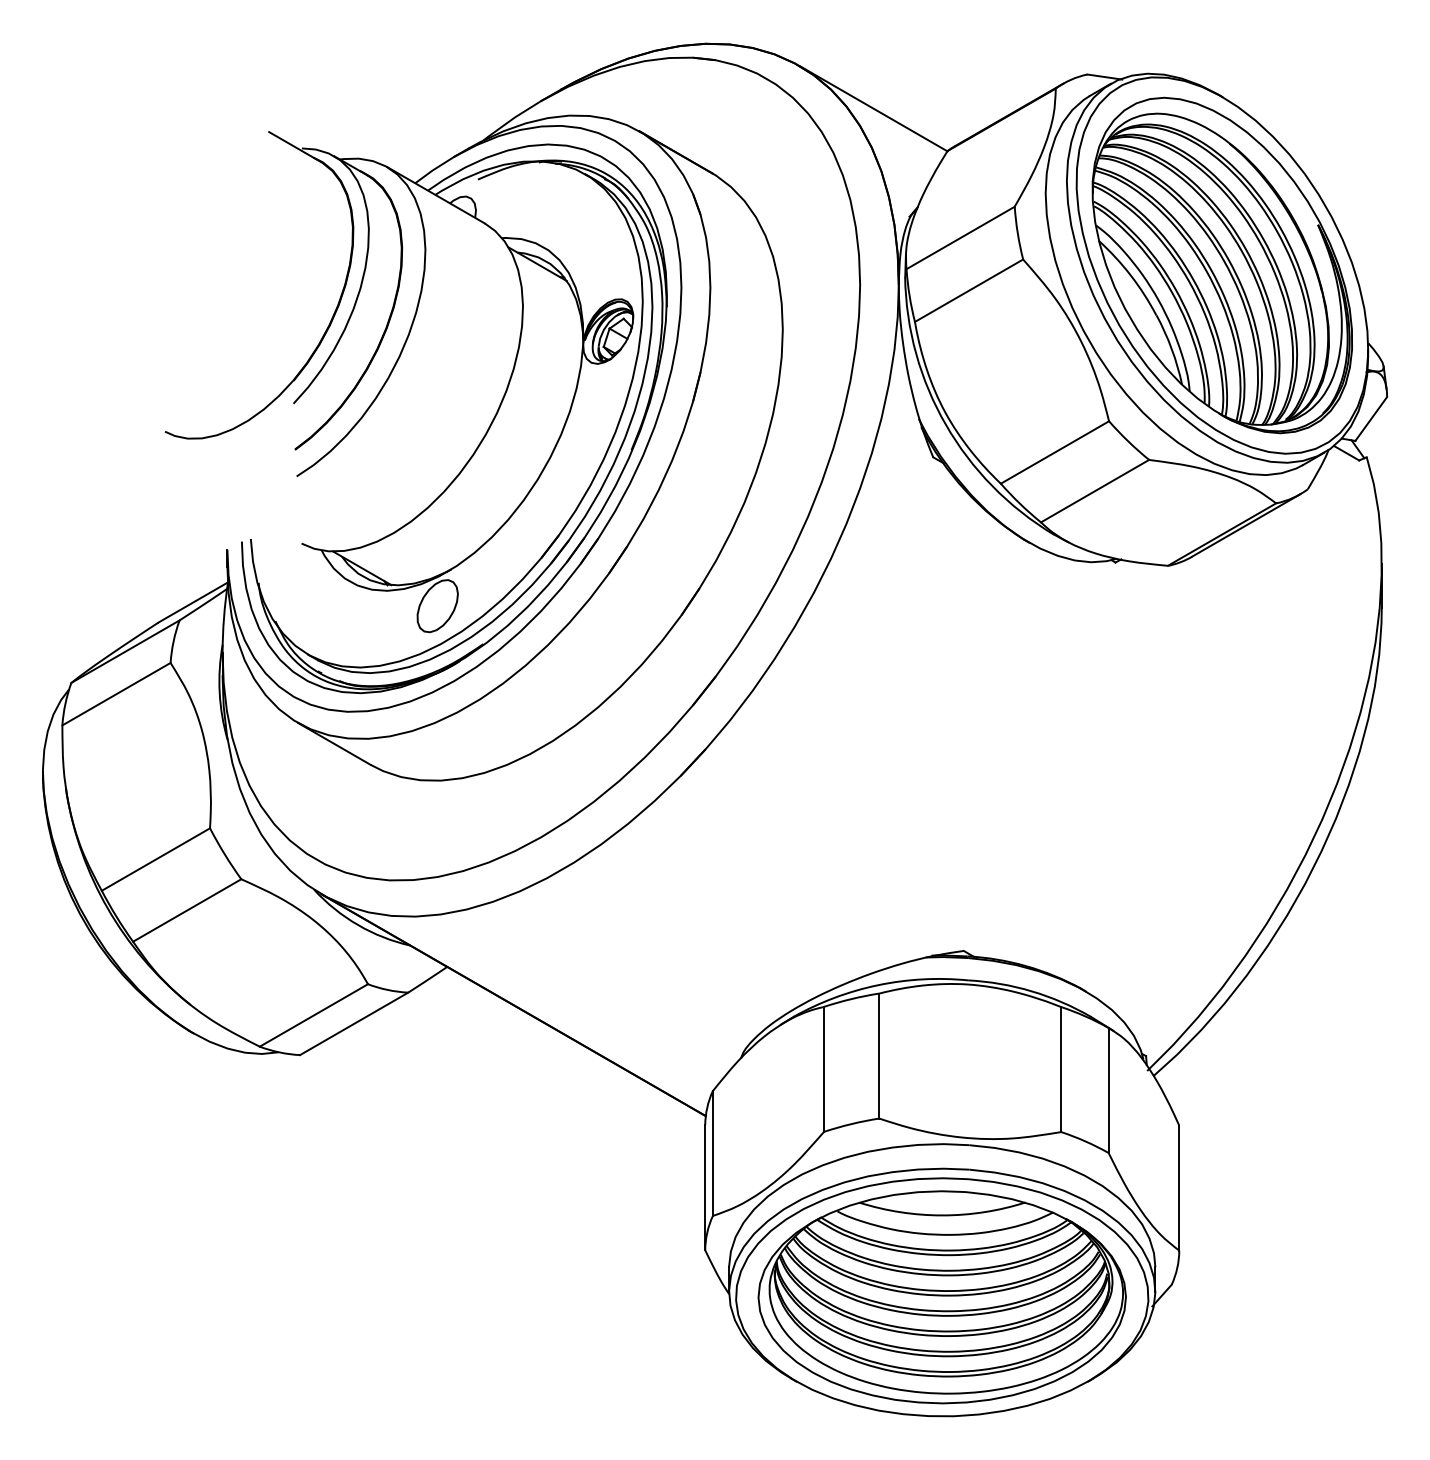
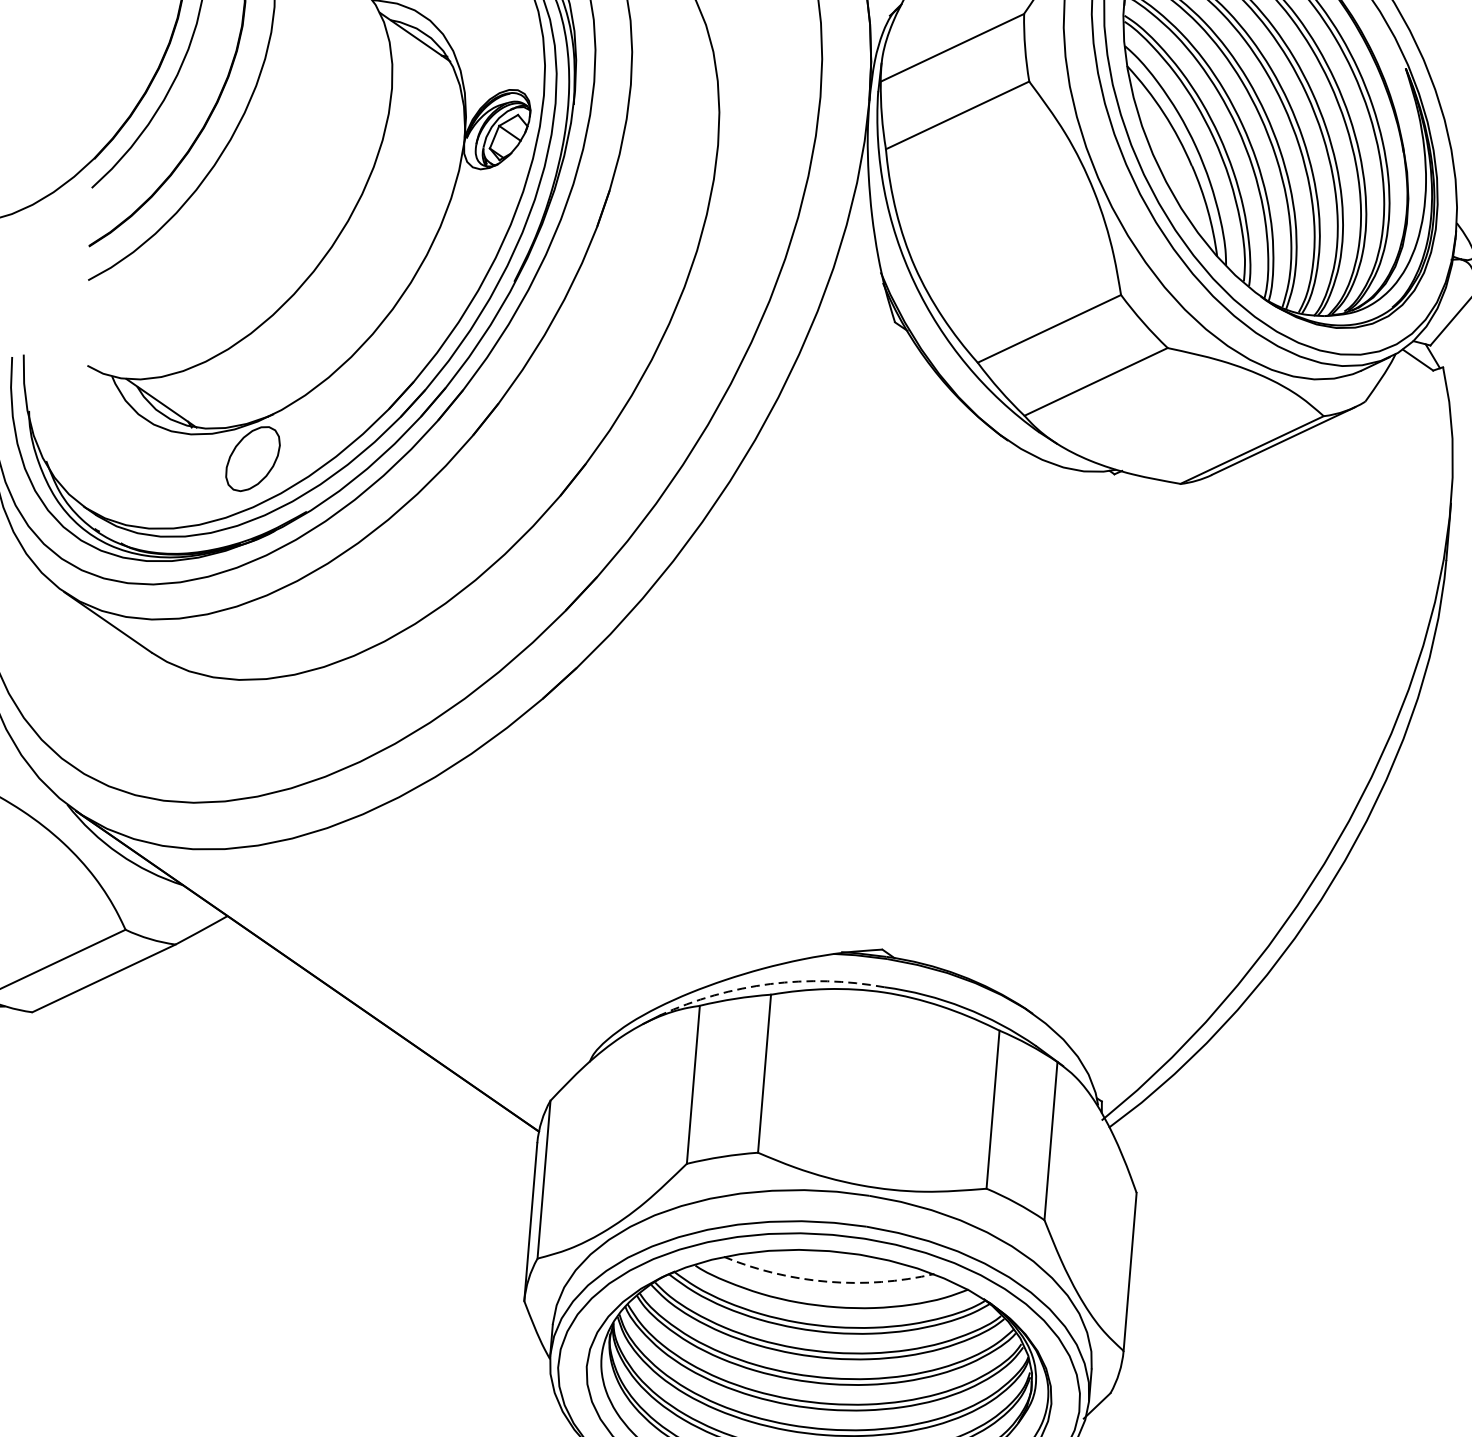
arc: (878, 985) -> (770, 984), solid -> dashed
arc: (942, 1215) -> (827, 1281), solid -> dashed

